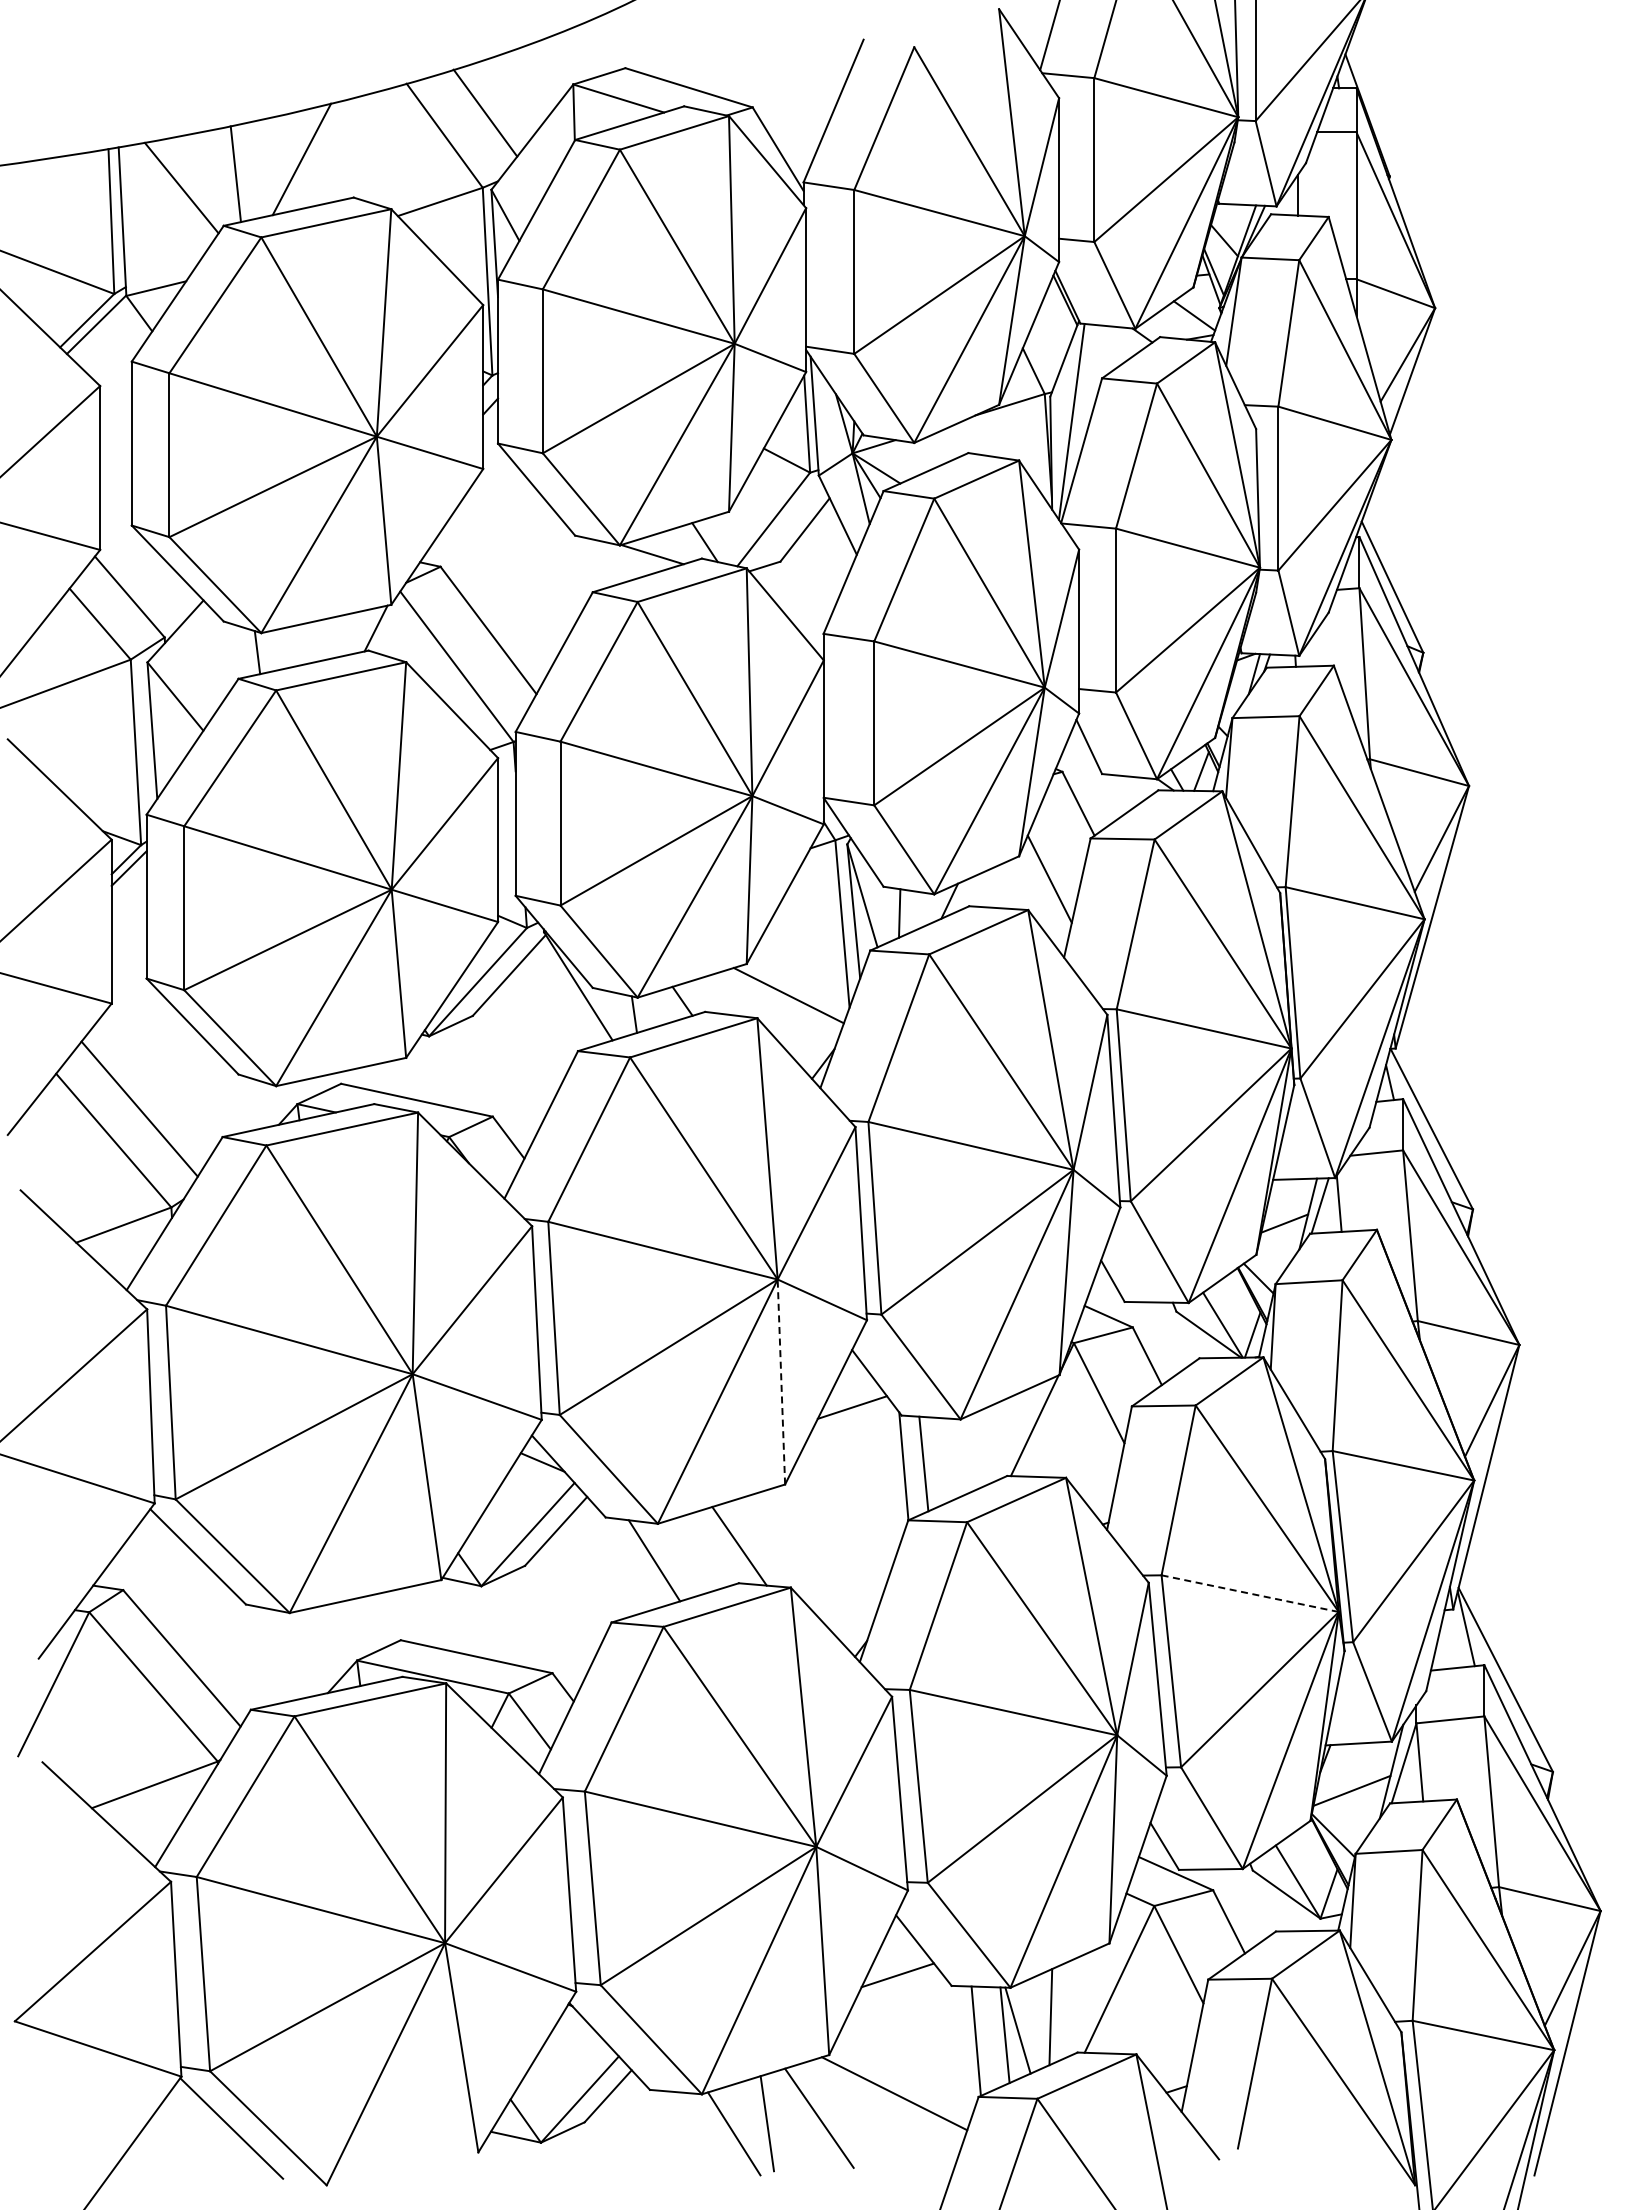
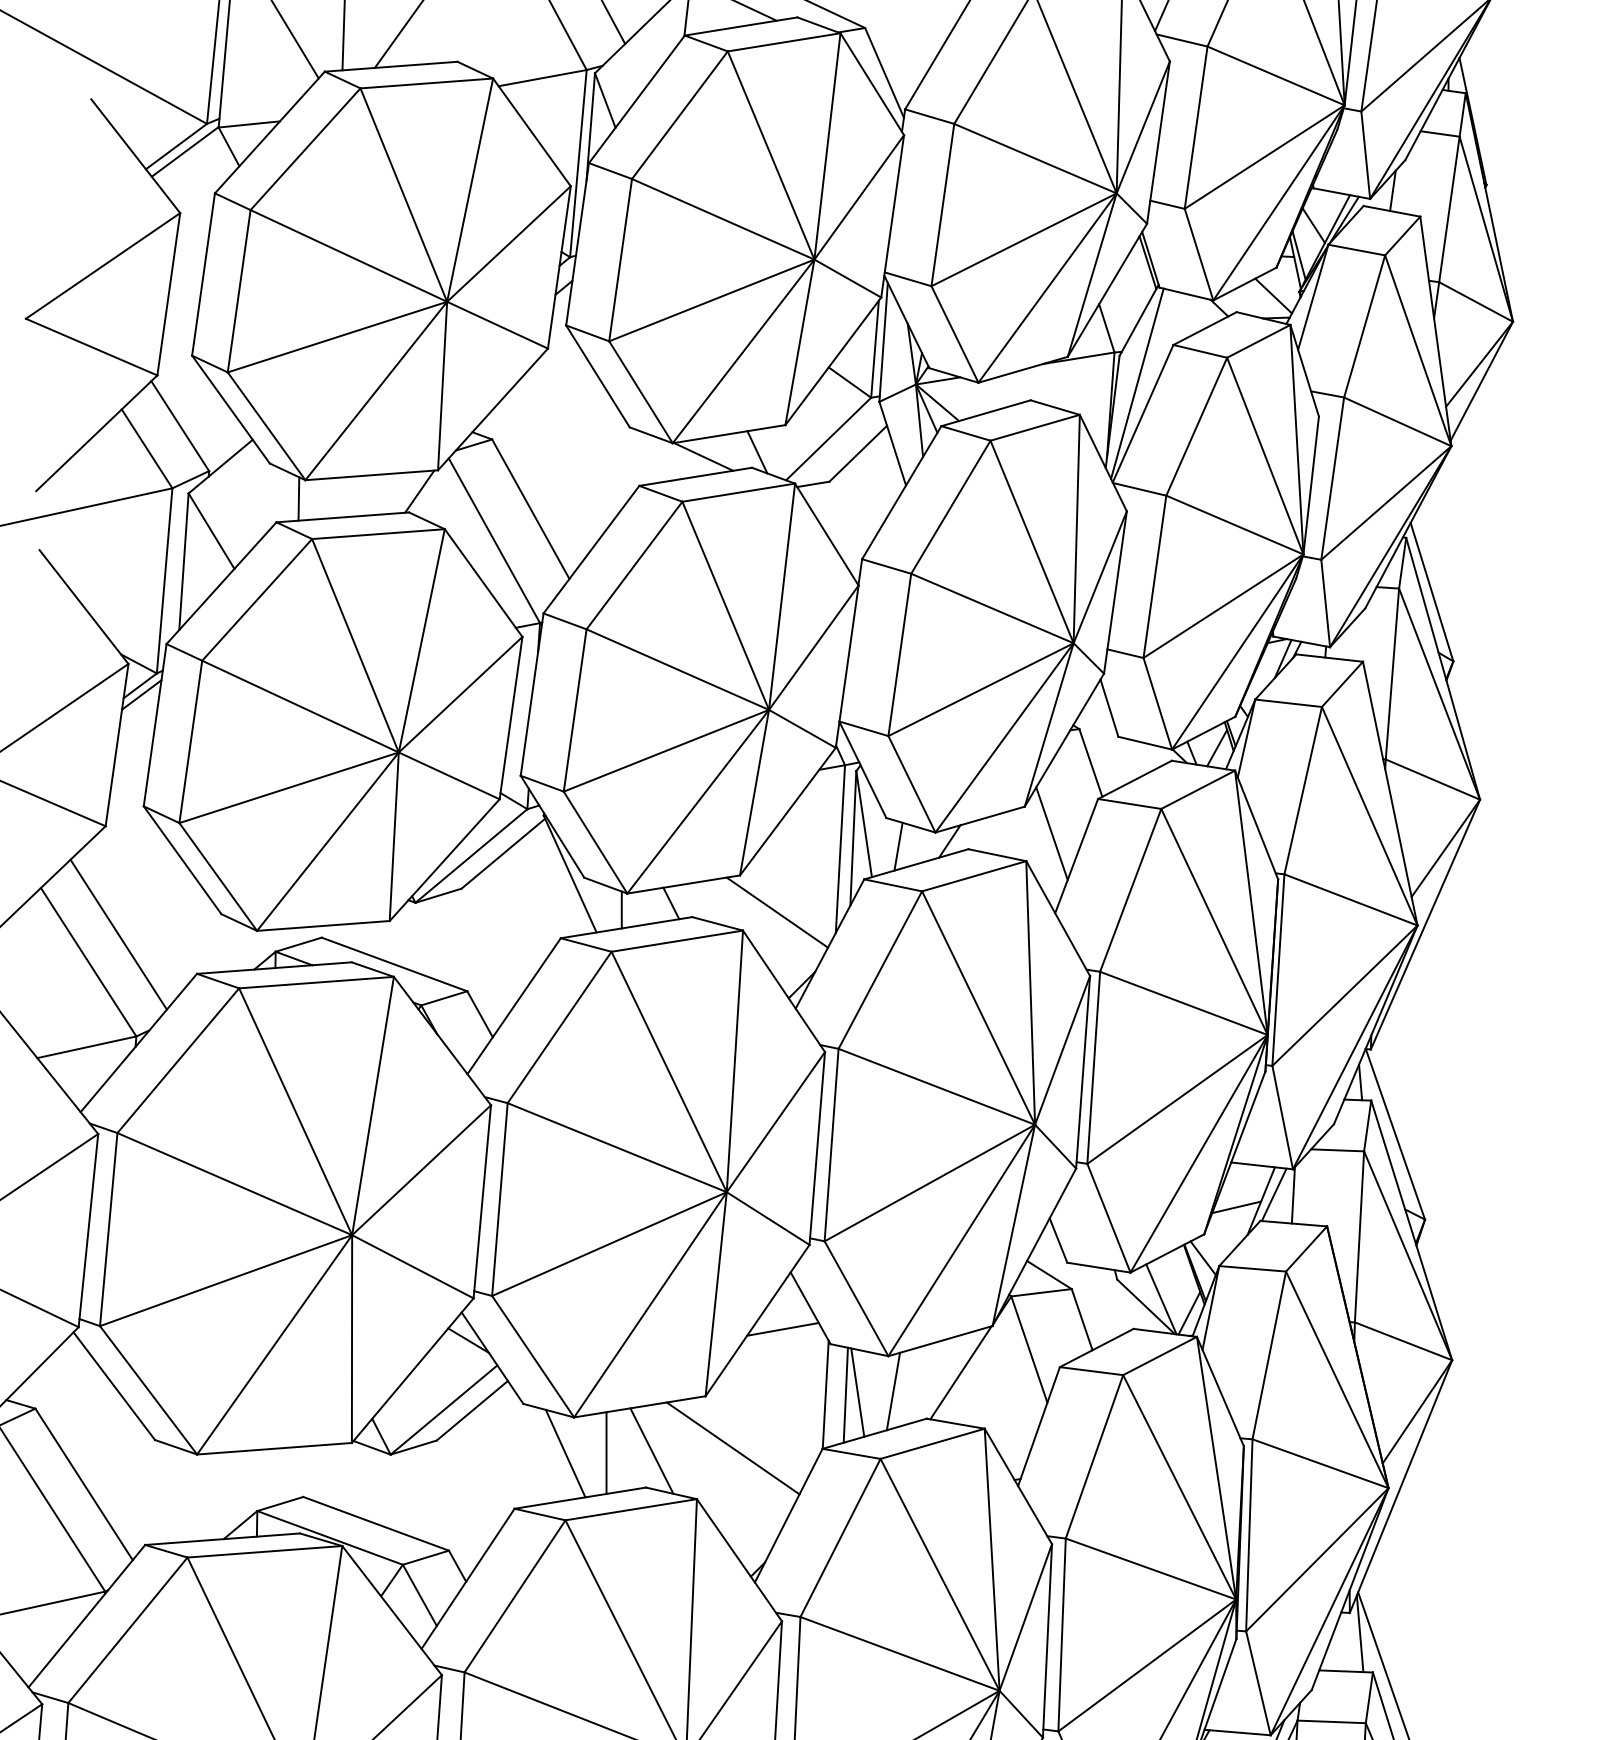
line: (781, 1382) -> (716, 1294), dashed -> solid
line: (970, 1453) -> (893, 1391), added
line: (934, 1459) -> (857, 1392), added
line: (819, 1532) -> (732, 1448), added
line: (694, 1554) -> (606, 1452), added
line: (1250, 1593) -> (1151, 1568), dashed -> solid

